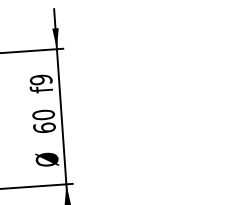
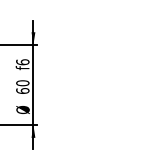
text: (40, 80) -> (22, 62), f9 -> f6

